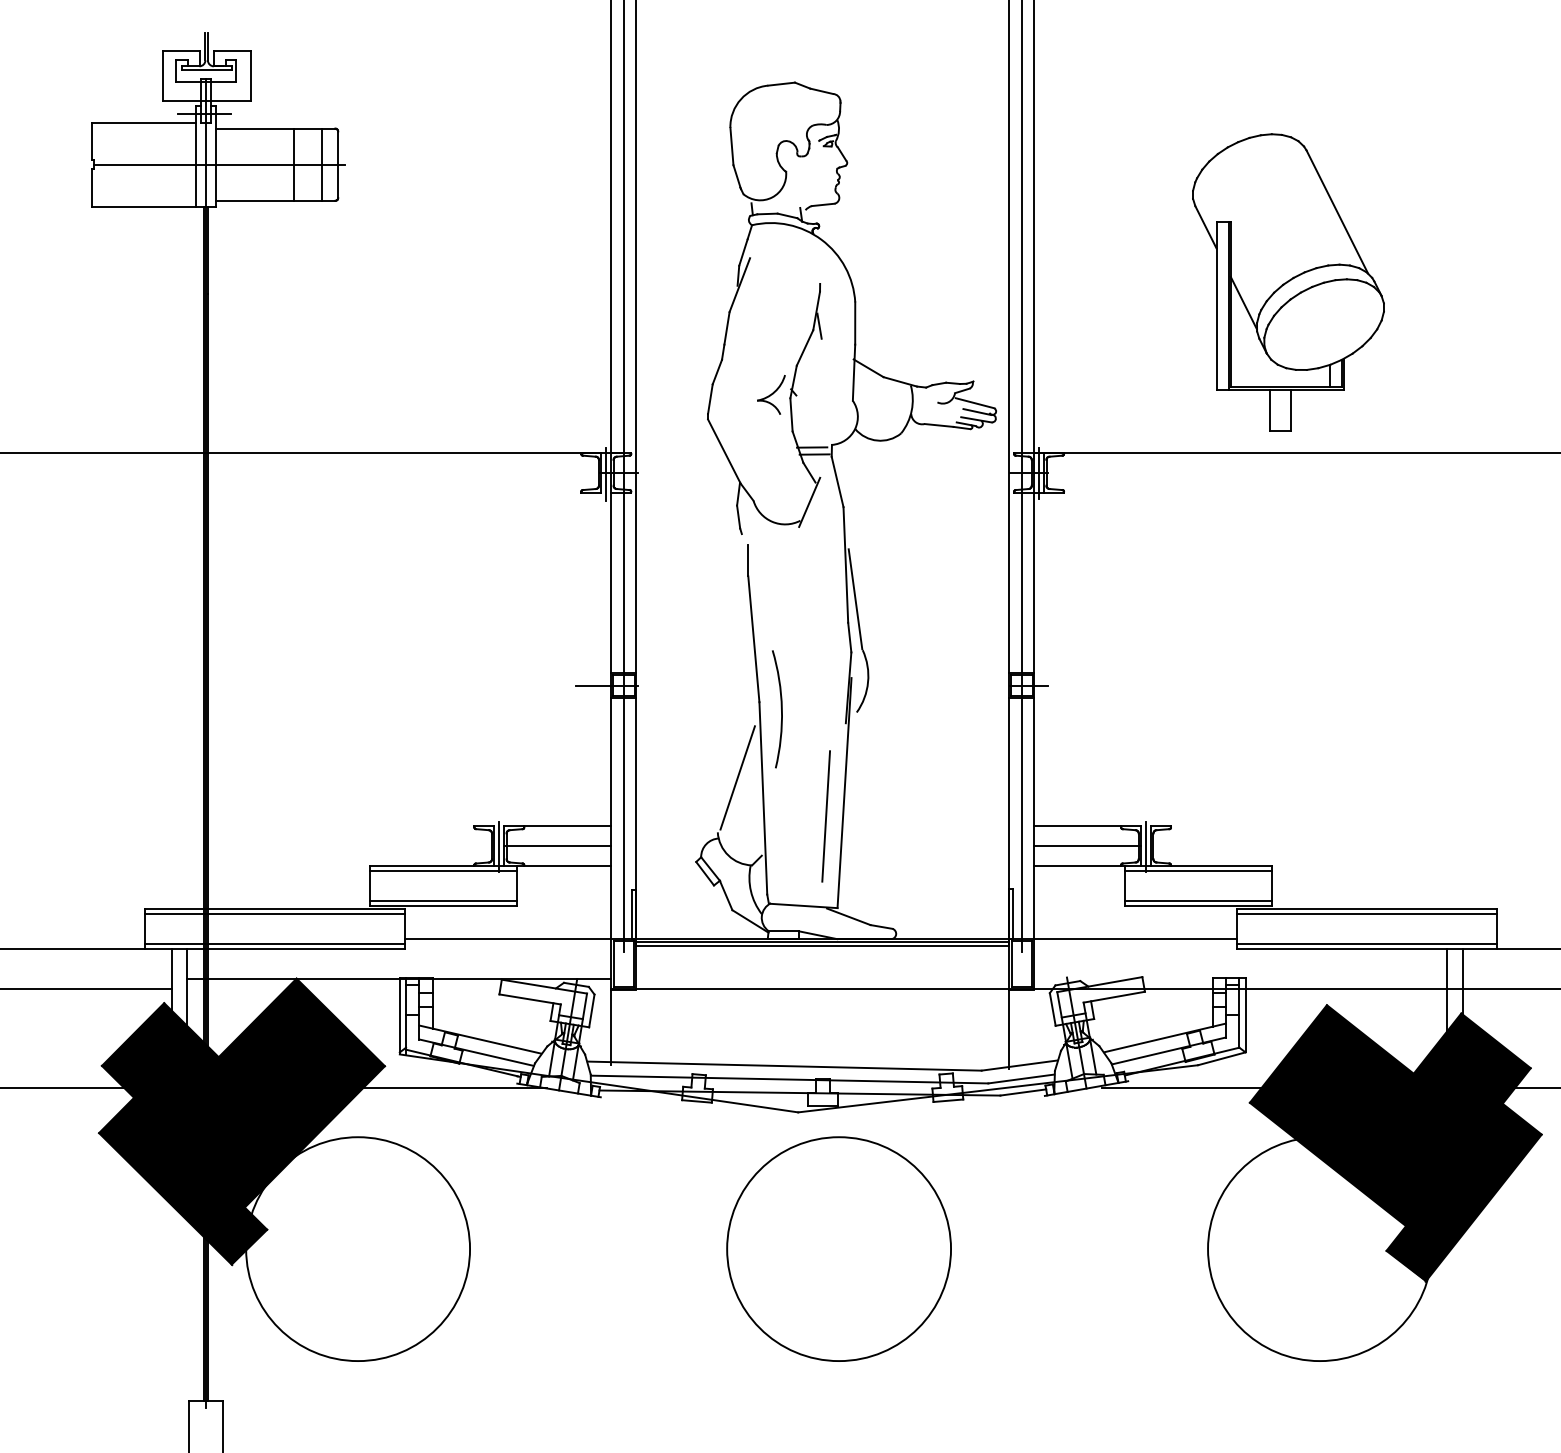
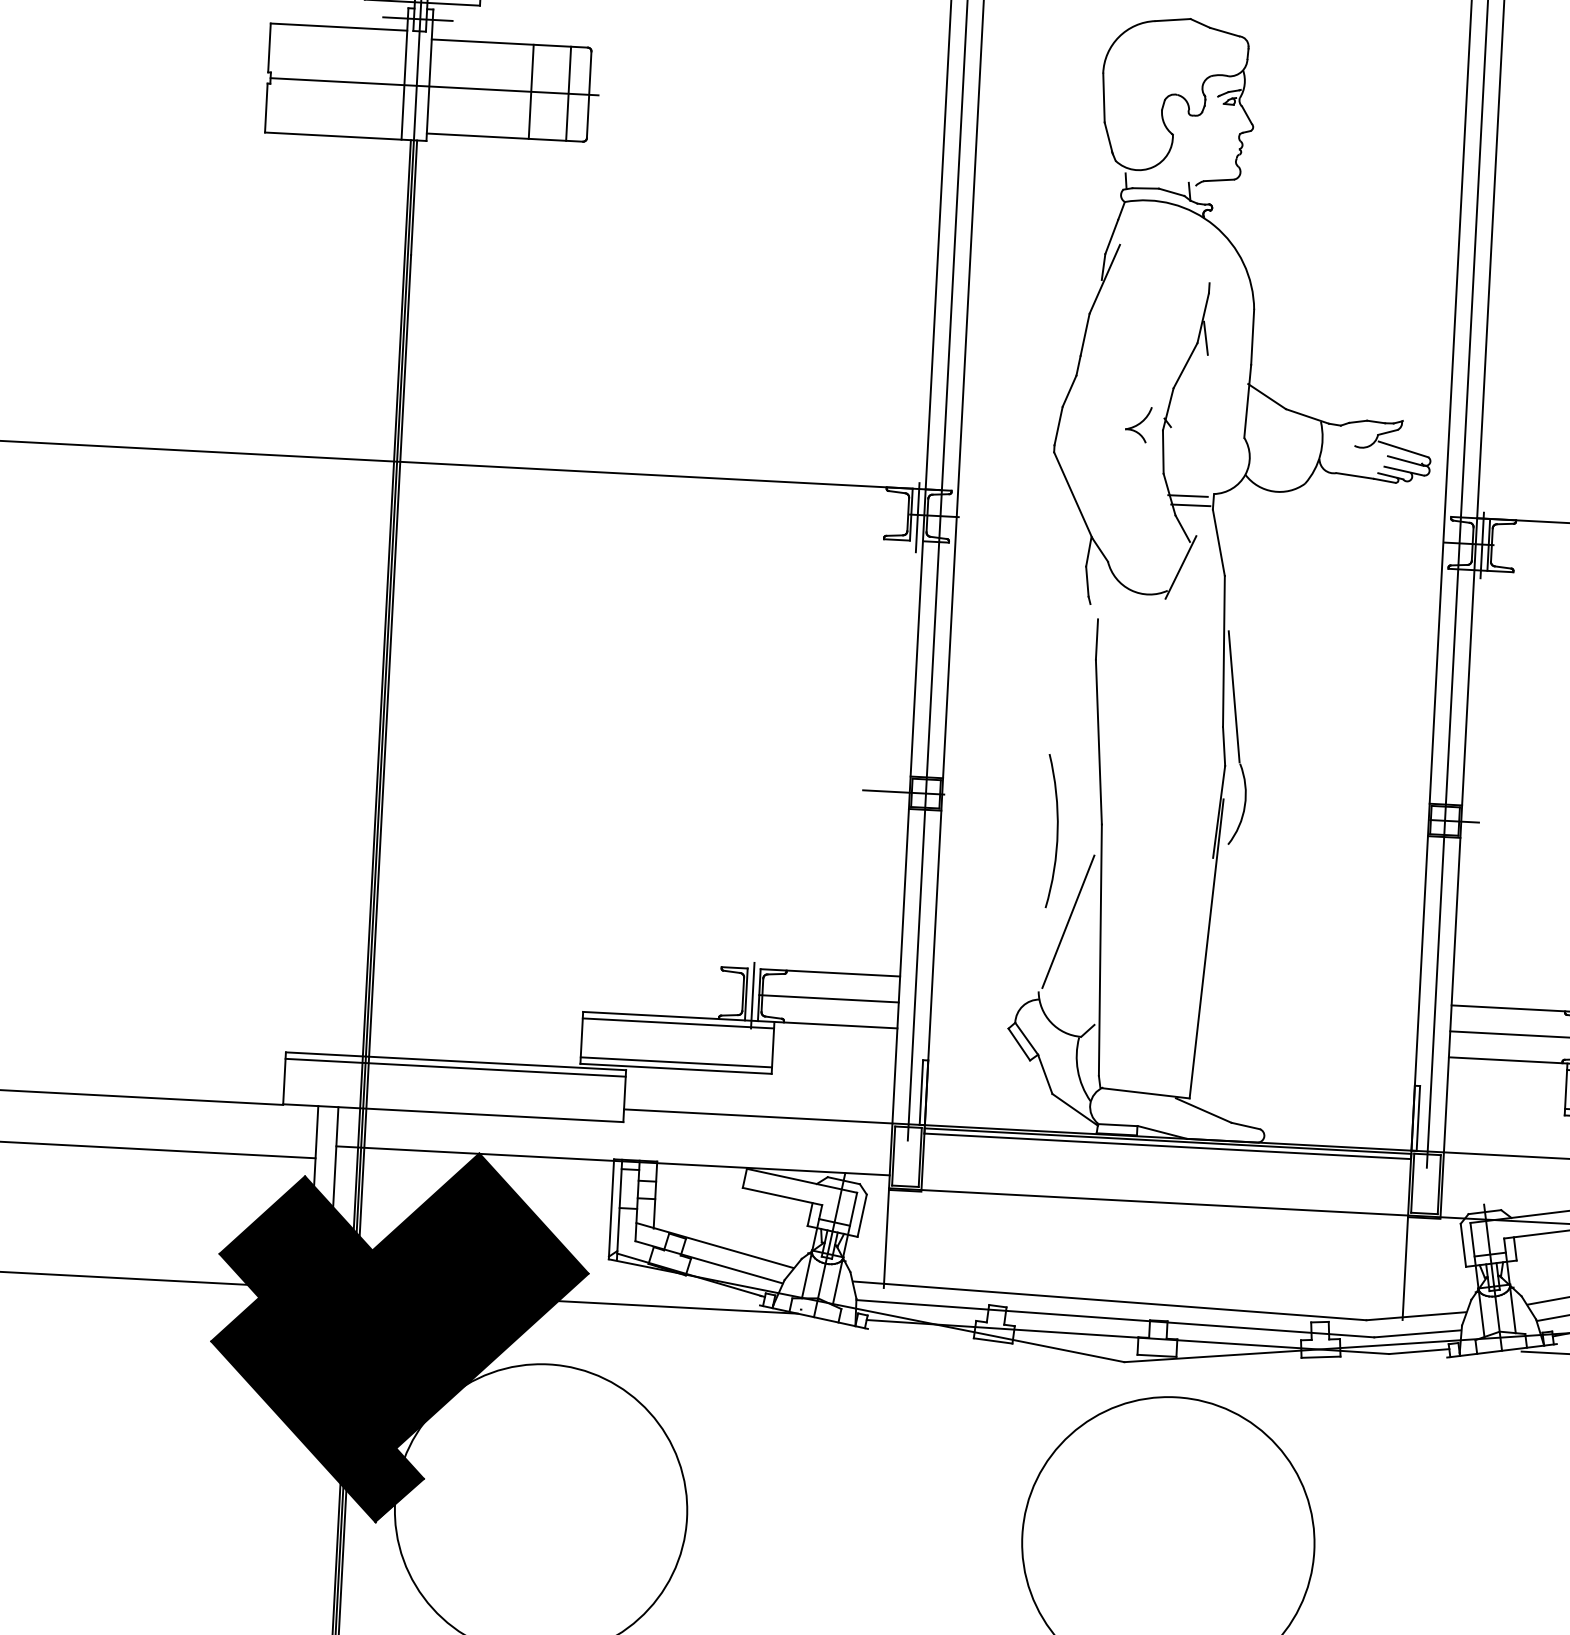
part: (771, 394) -> (1138, 424), size x0.7
arc: (780, 707) -> (1055, 829), moved
line: (826, 816) -> (1181, 978), removed
line: (274, 943) -> (452, 1106), removed

